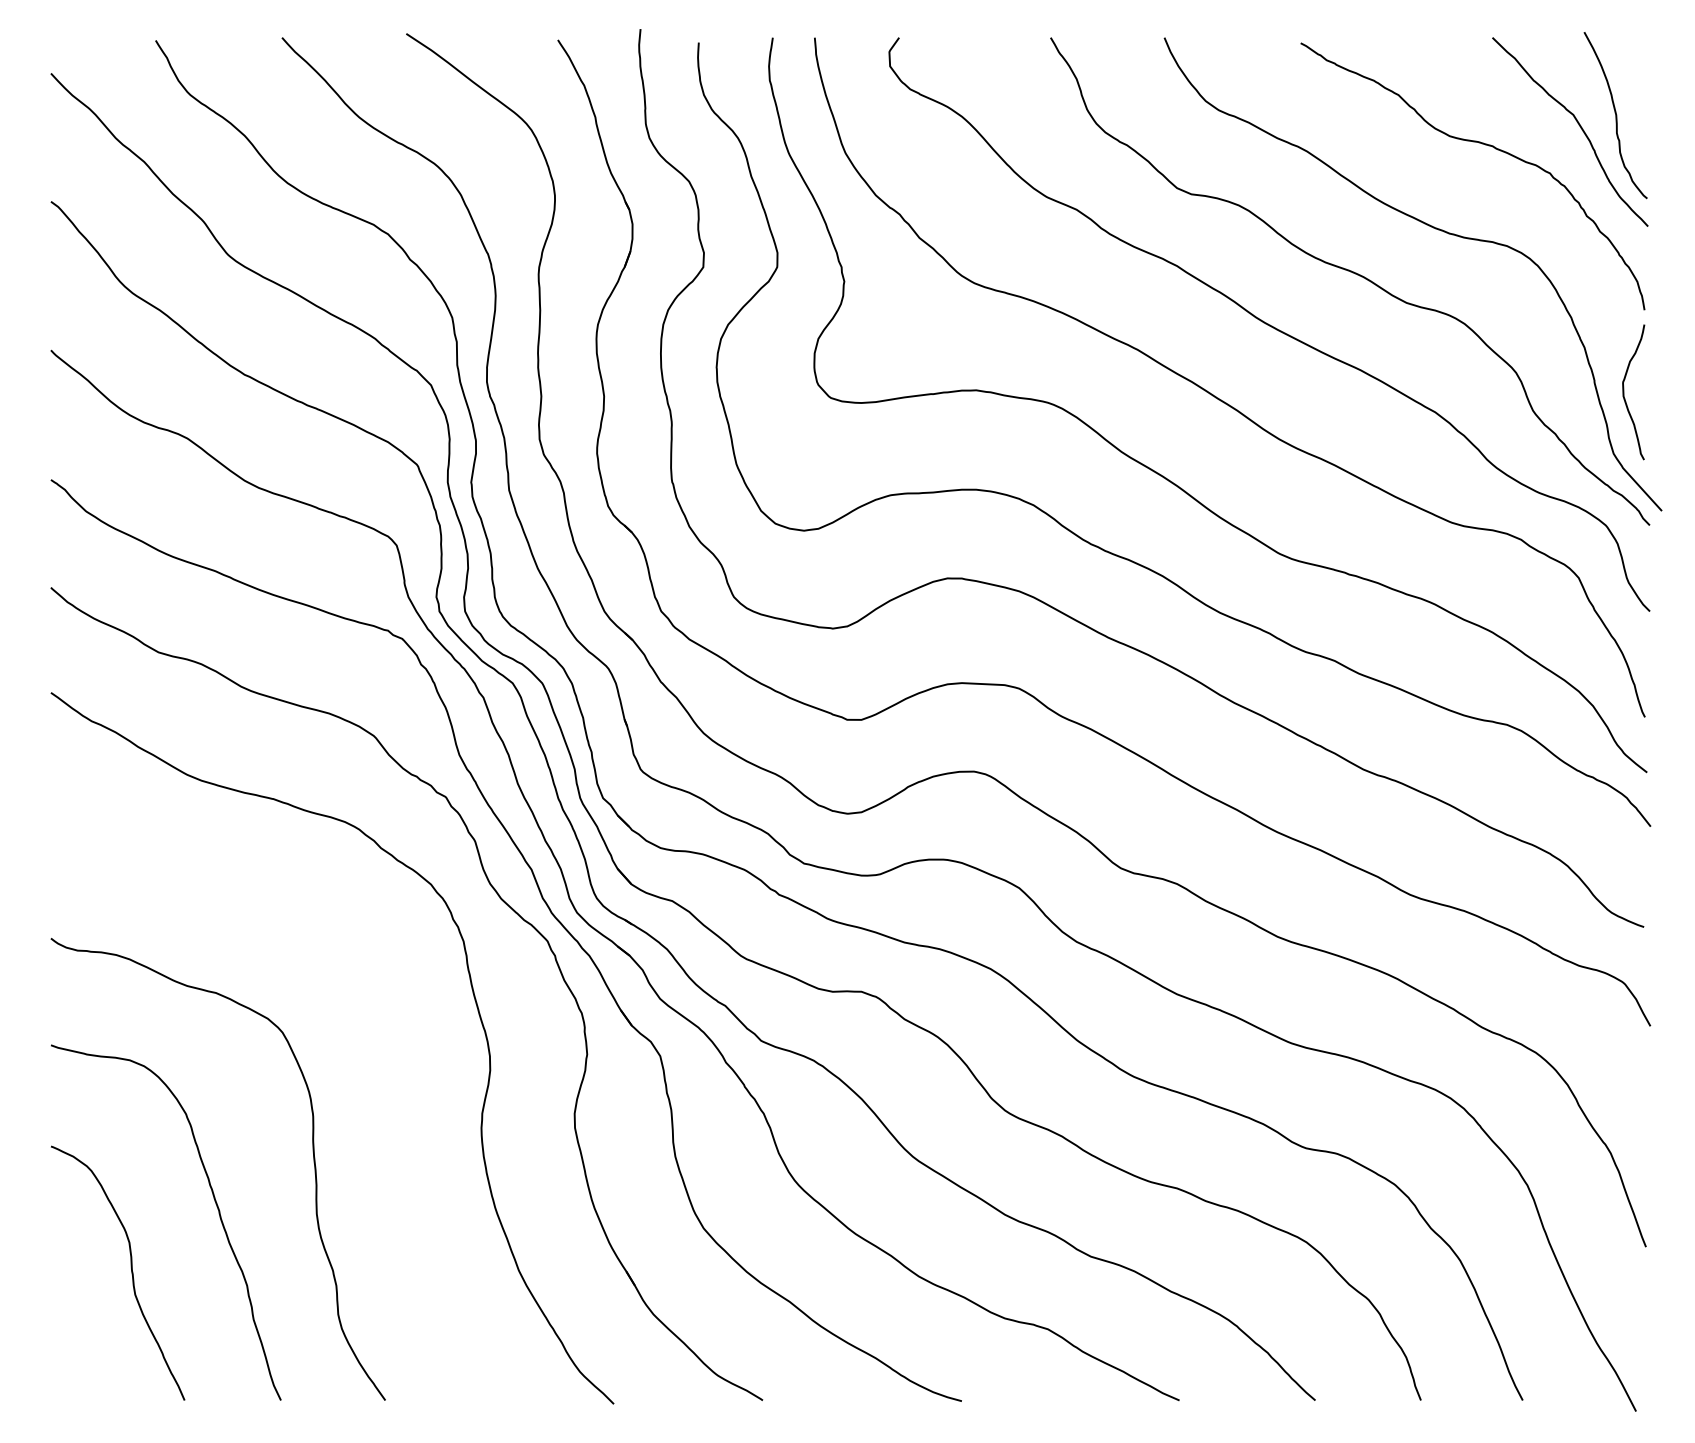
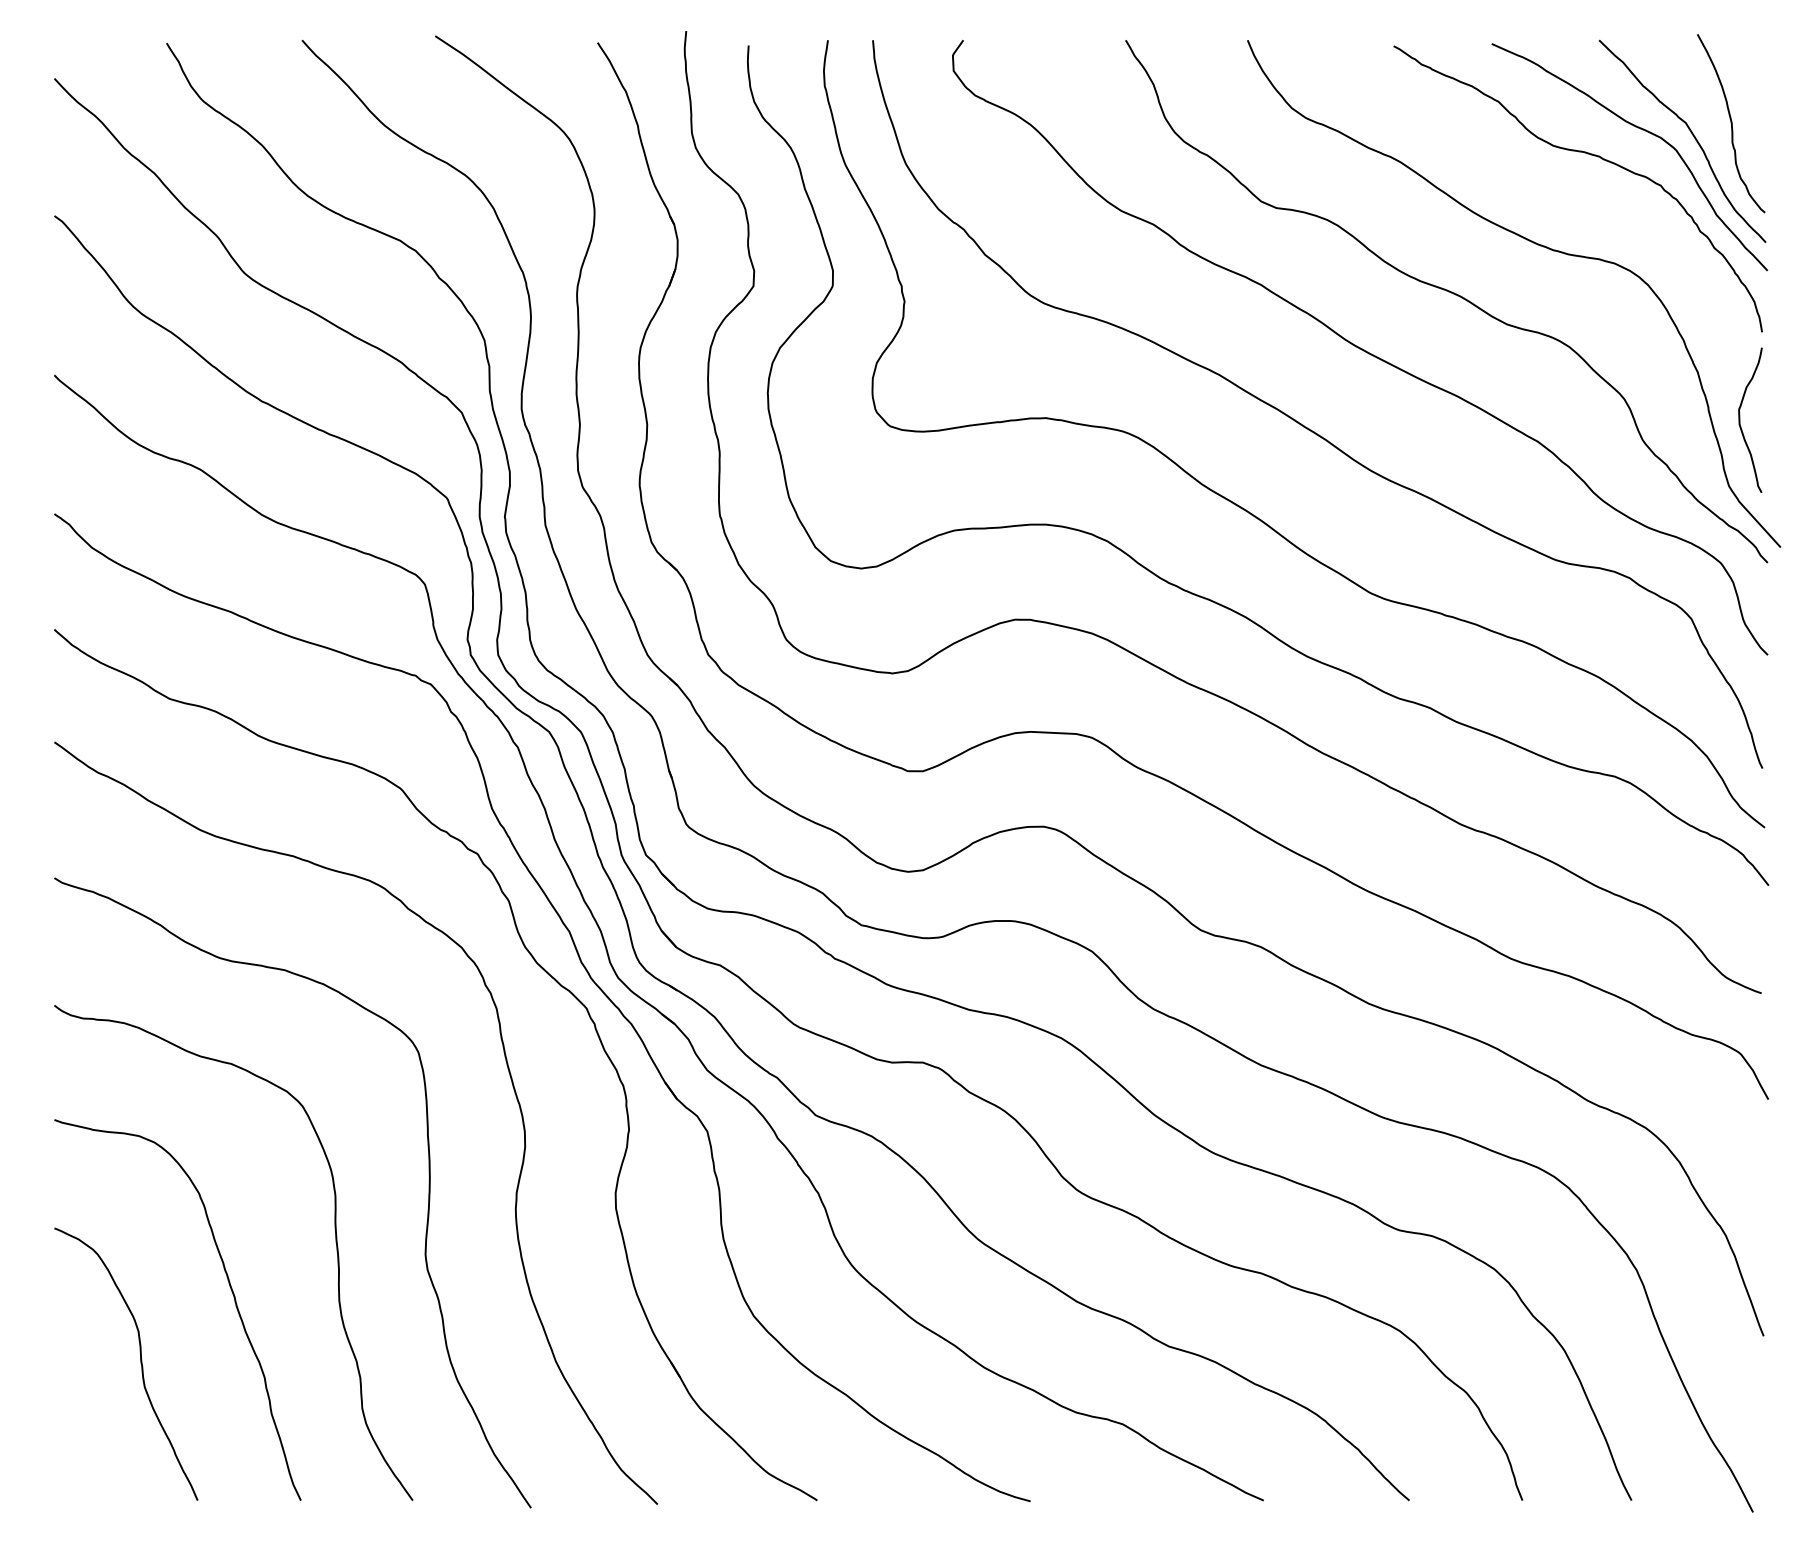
curve: (1532, 121) -> (1642, 130), added
curve: (400, 1112) -> (428, 1192), added

